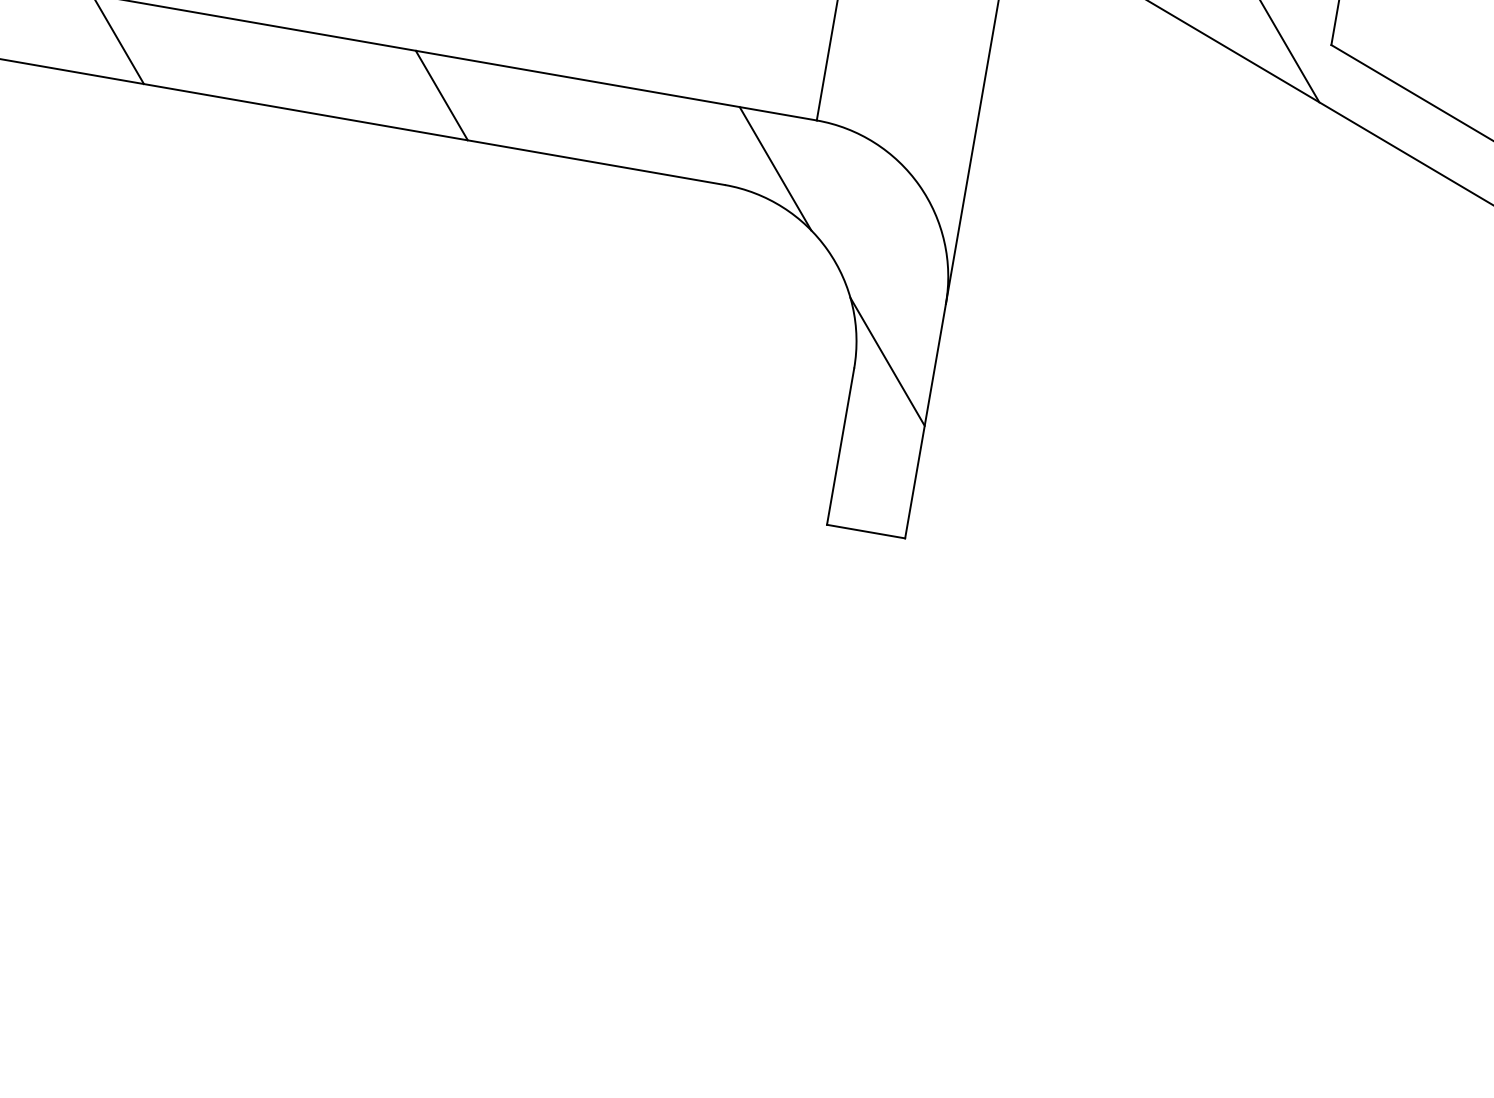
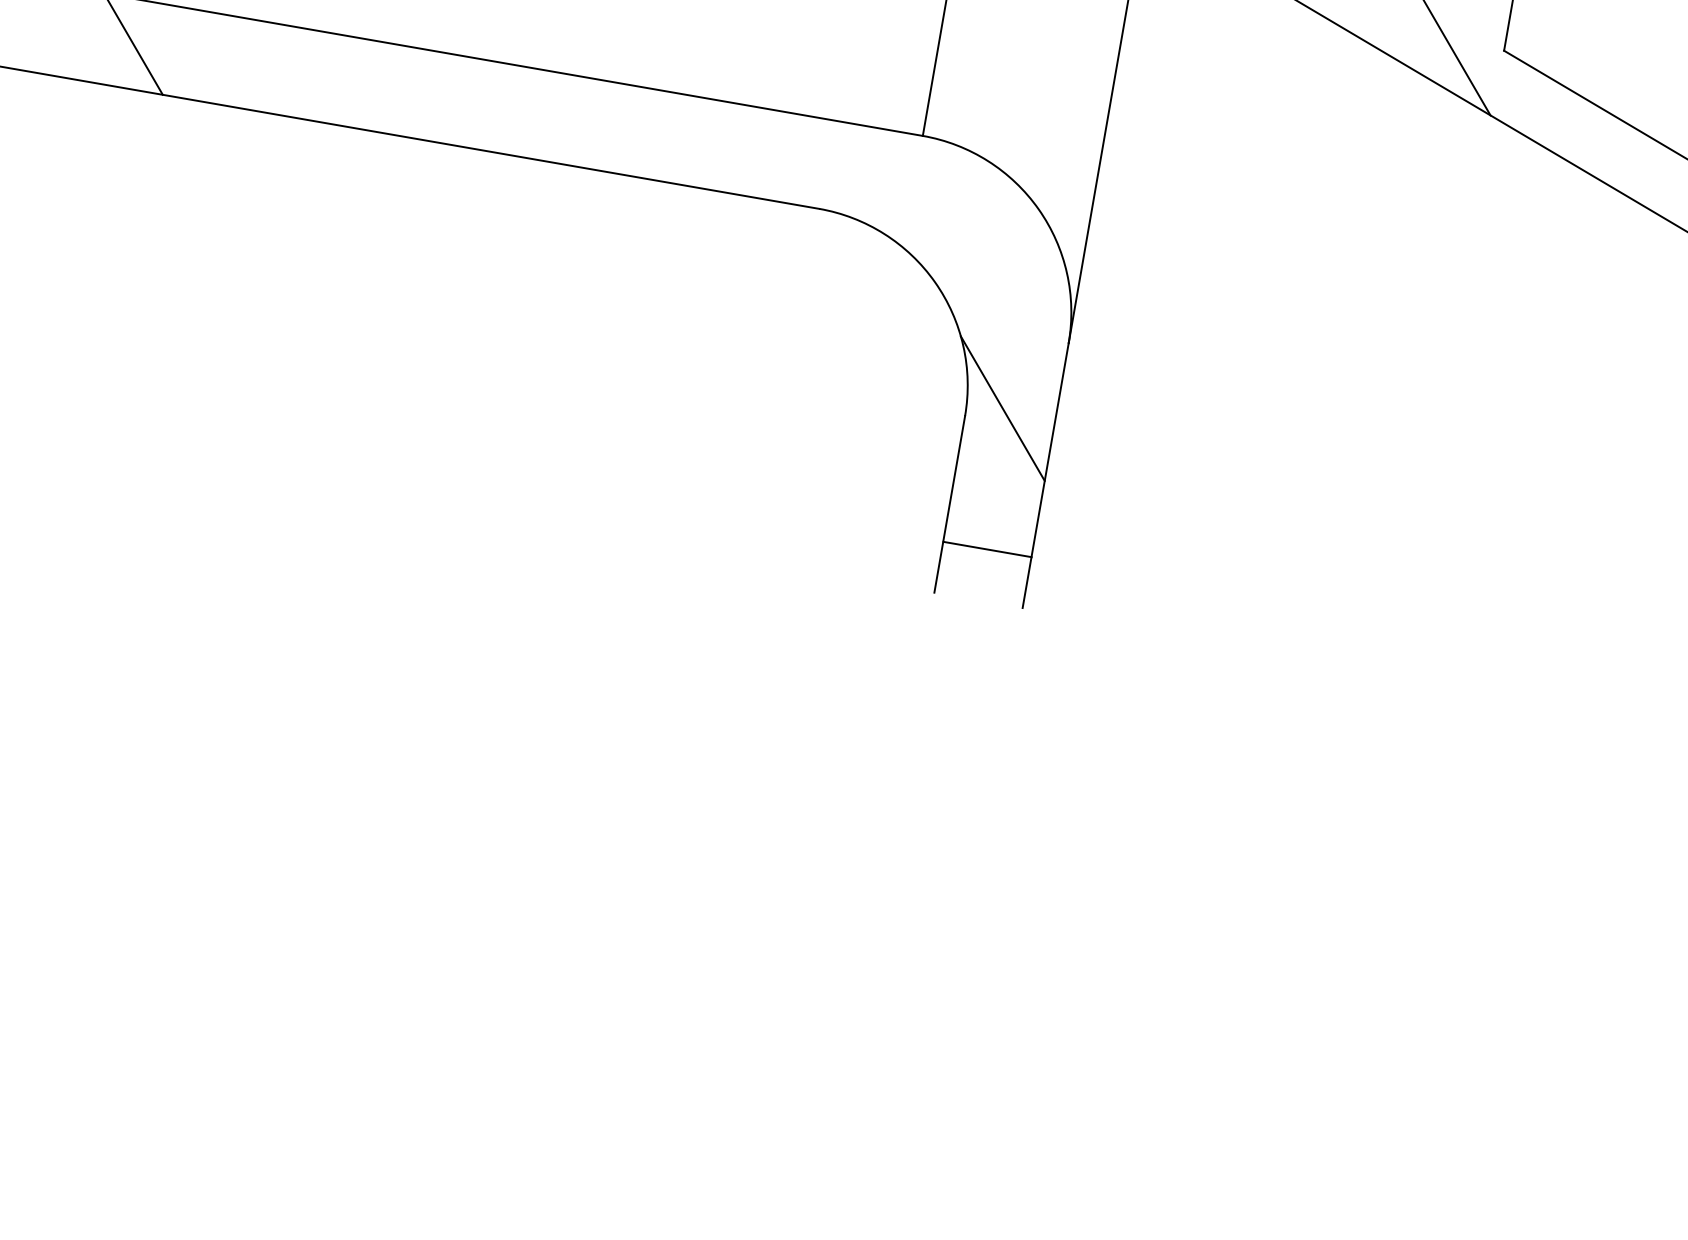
line: (441, 95) -> (498, 107), removed
line: (775, 168) -> (876, 190), removed
line: (866, 531) -> (988, 549), moved

